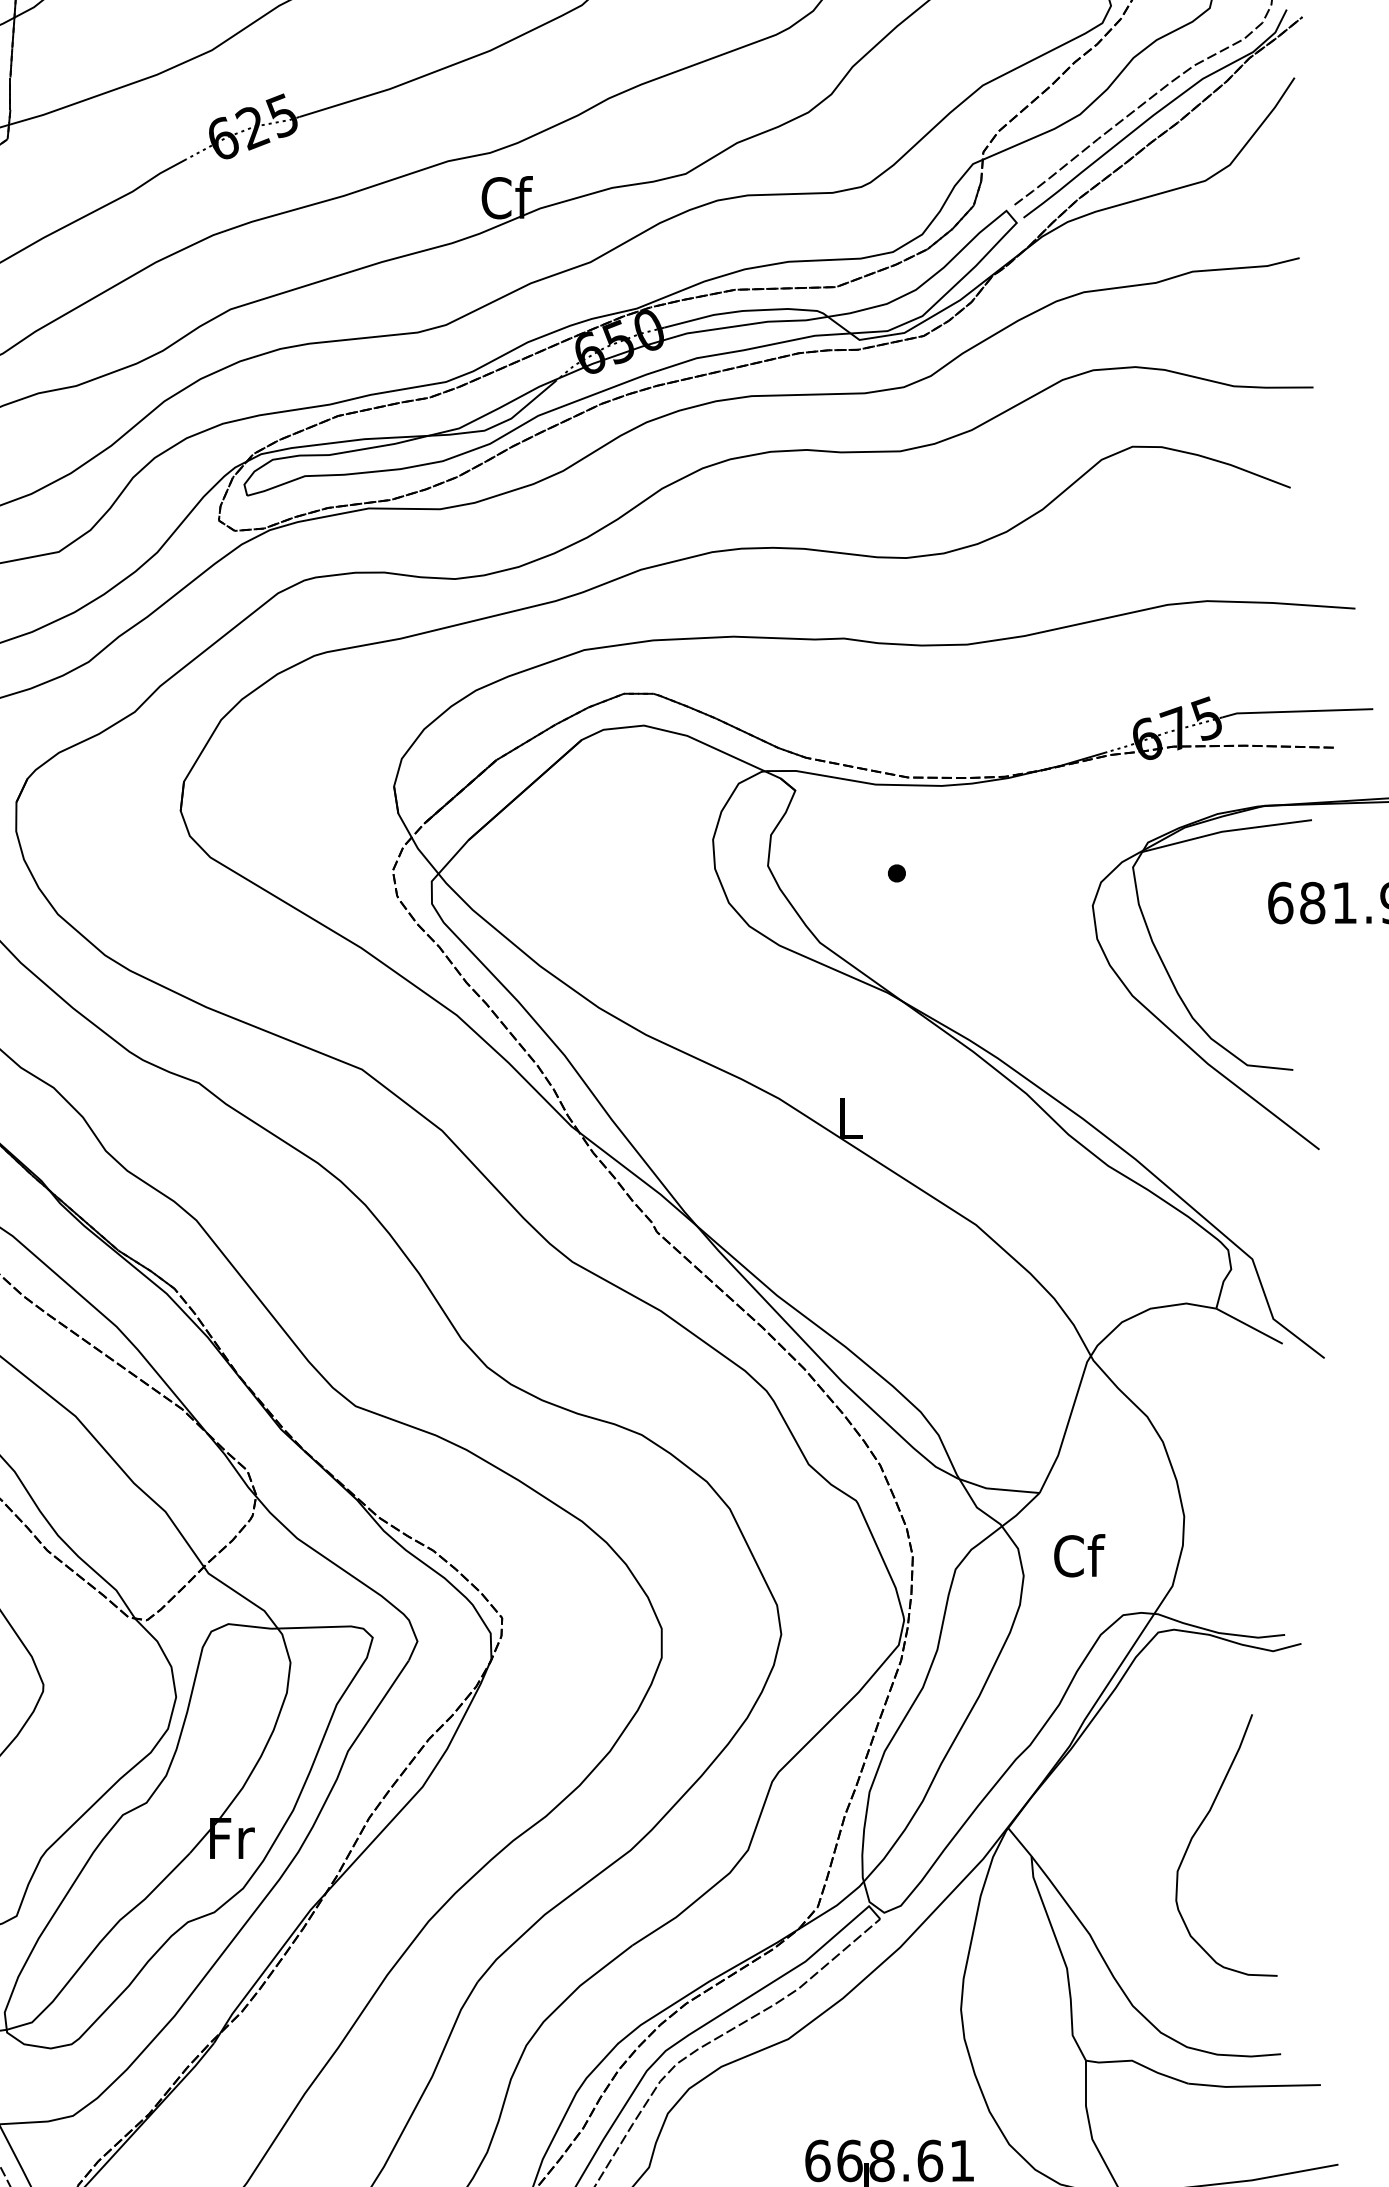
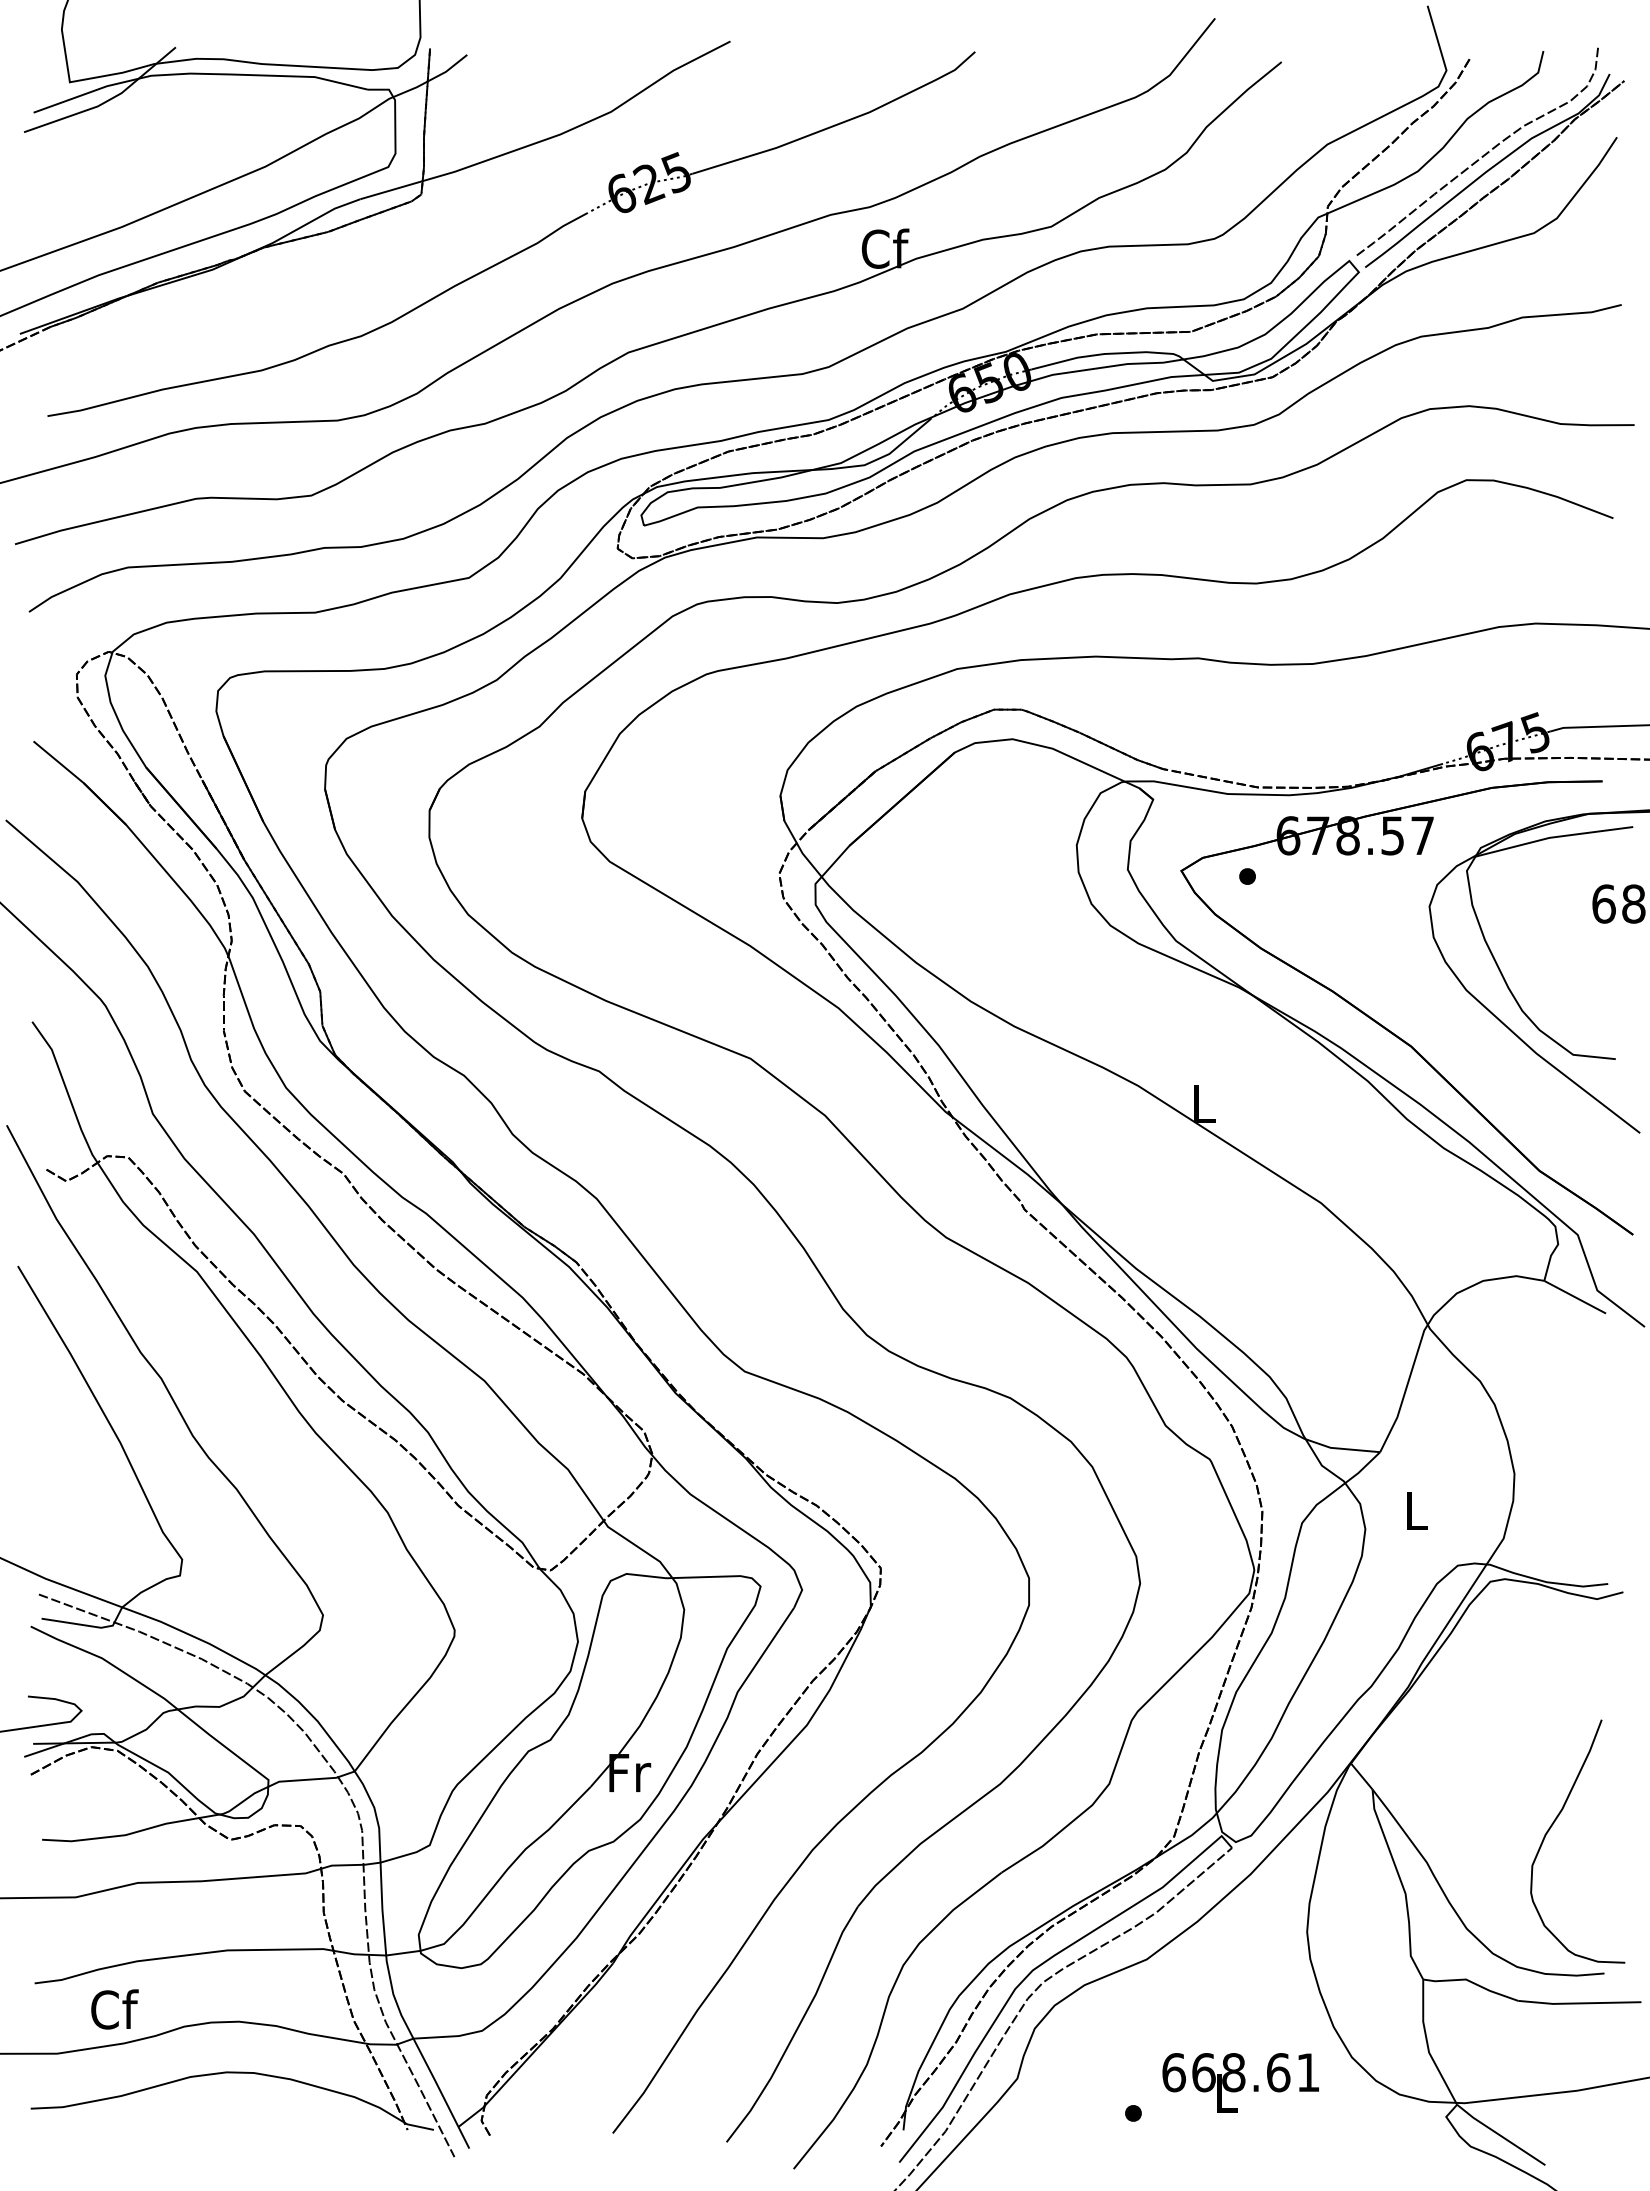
part: (1050, 1039) -> (1390, 1030), added
text: (1079, 1555) -> (1417, 1510), Cf -> L
curve: (1199, 1829) -> (1552, 1826), moved

